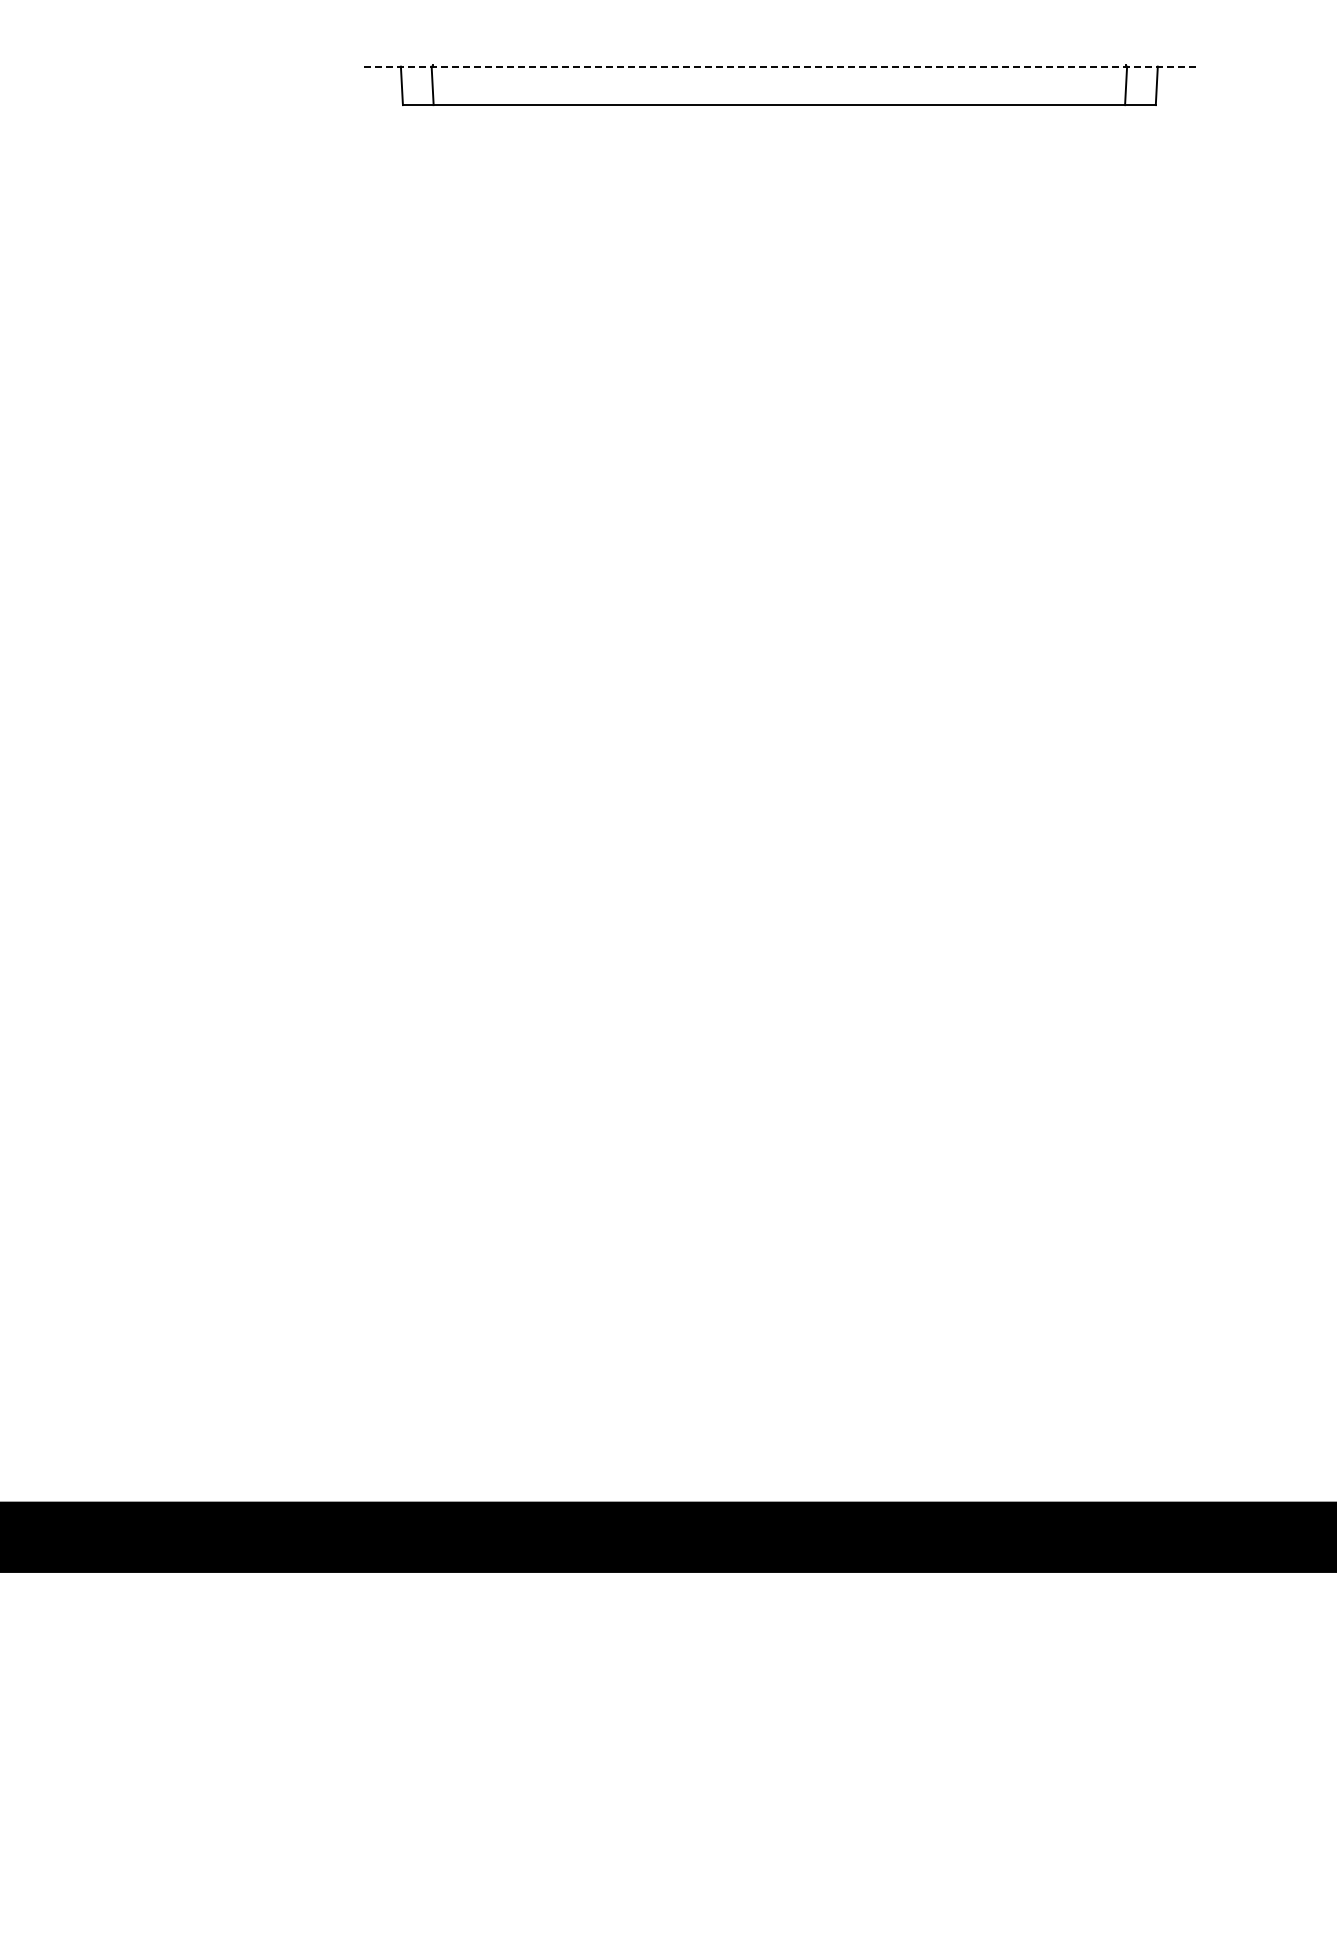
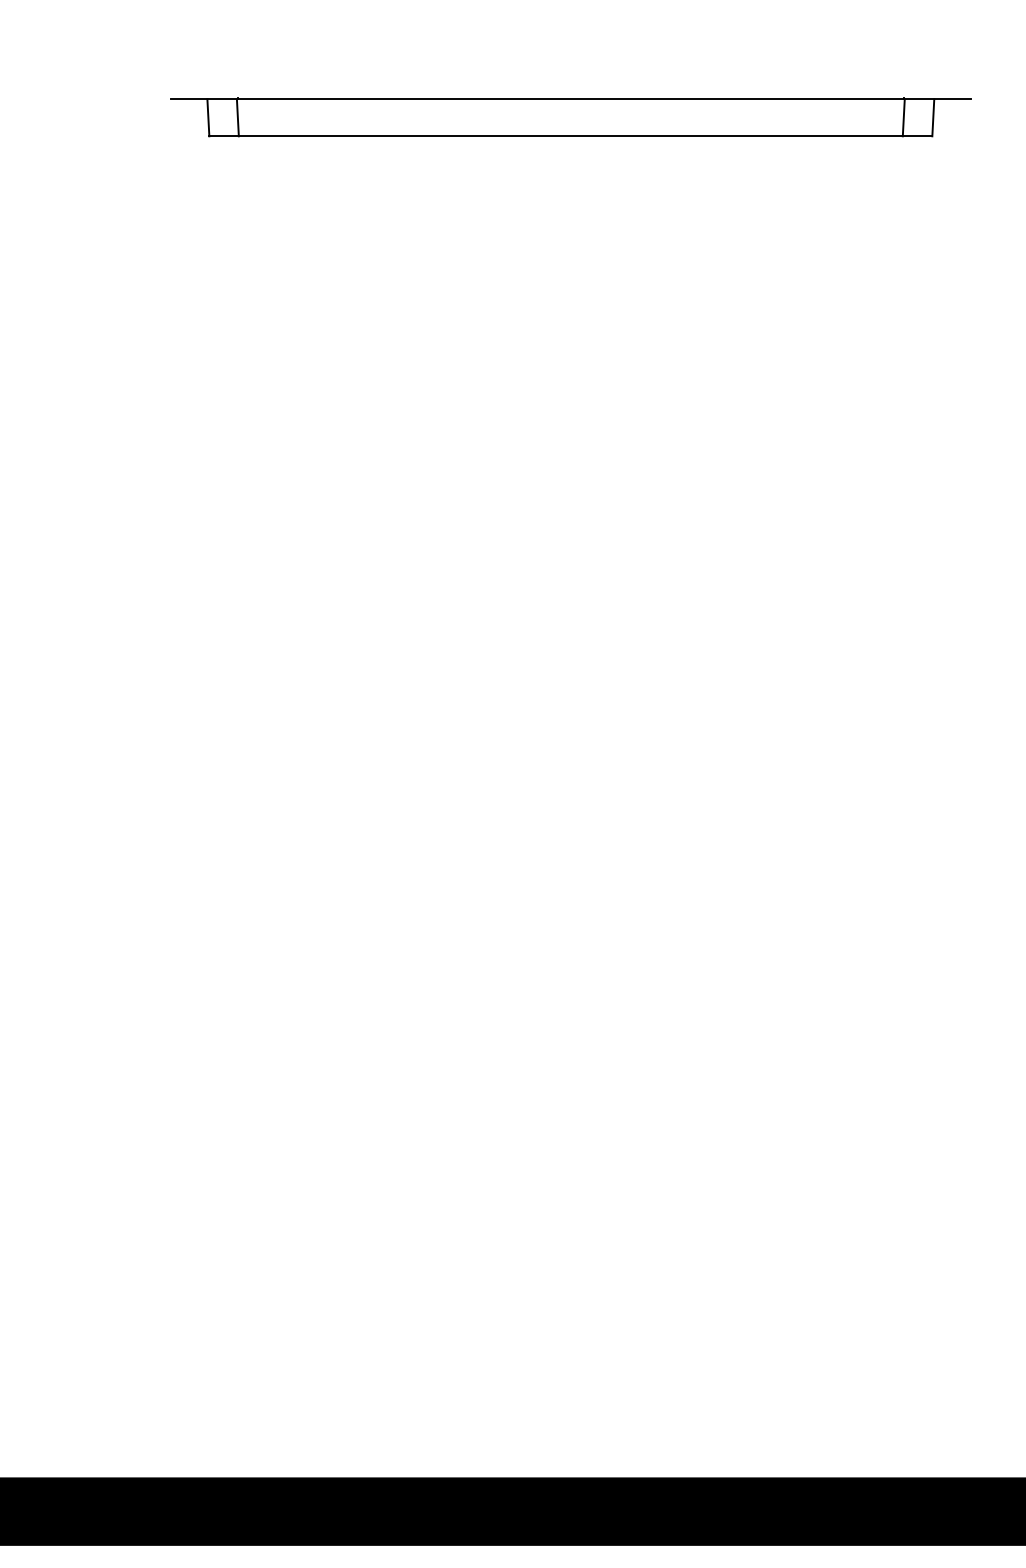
line: (778, 66) -> (570, 99), dashed -> solid

